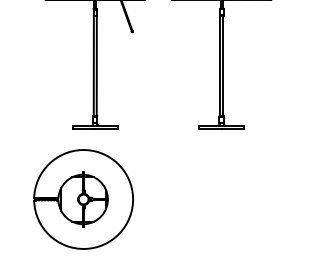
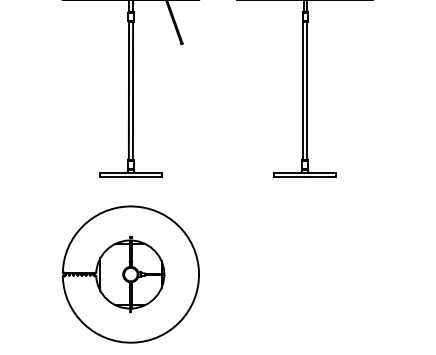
part: (83, 199) -> (130, 274), moved

